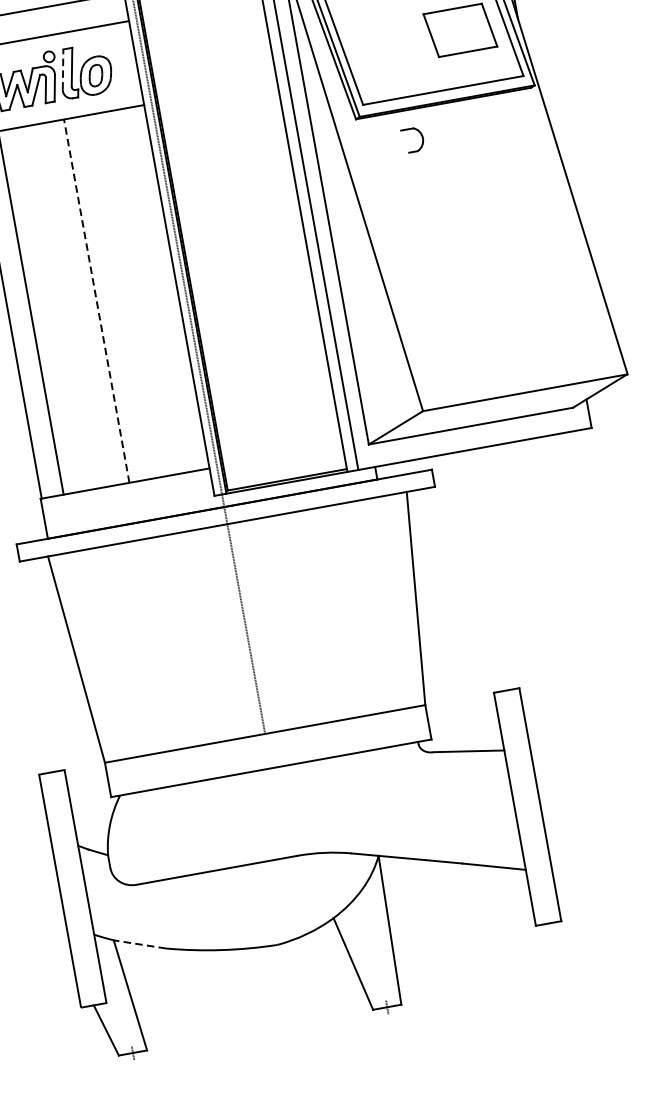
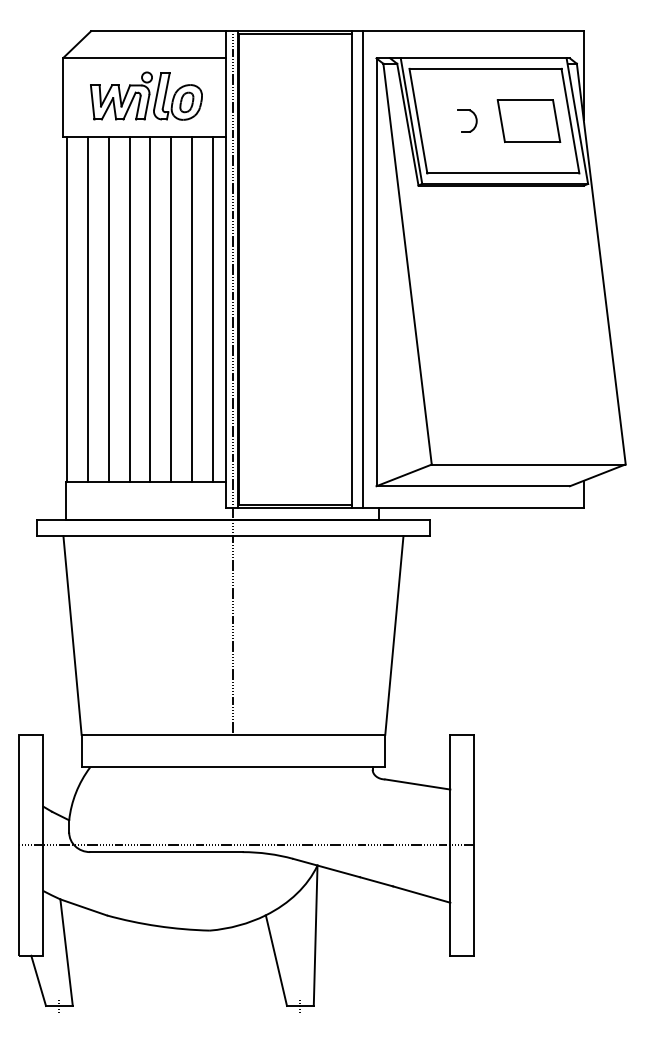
line: (62, 69) -> (157, 91), dashed -> solid
part: (421, 137) -> (475, 120), moved
line: (162, 289) -> (212, 309), added
line: (140, 293) -> (191, 309), added
line: (119, 296) -> (171, 309), added
line: (96, 300) -> (150, 309), dashed -> solid
line: (74, 304) -> (129, 309), added
line: (52, 308) -> (108, 309), added
line: (299, 848) -> (246, 845), added
line: (139, 944) -> (83, 907), dashed -> solid

